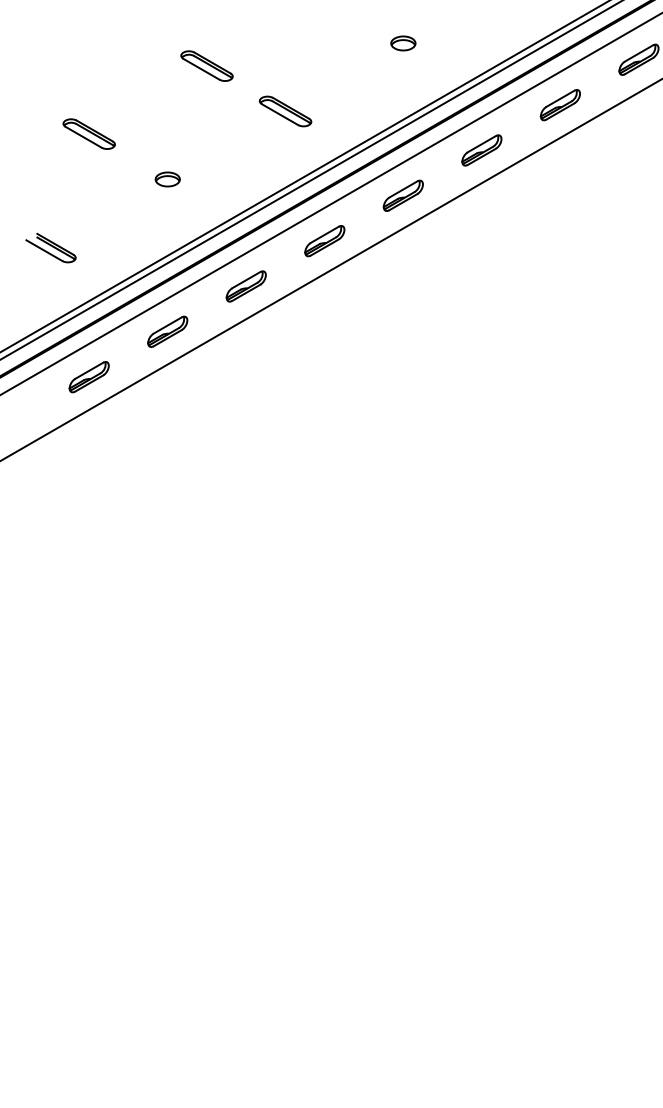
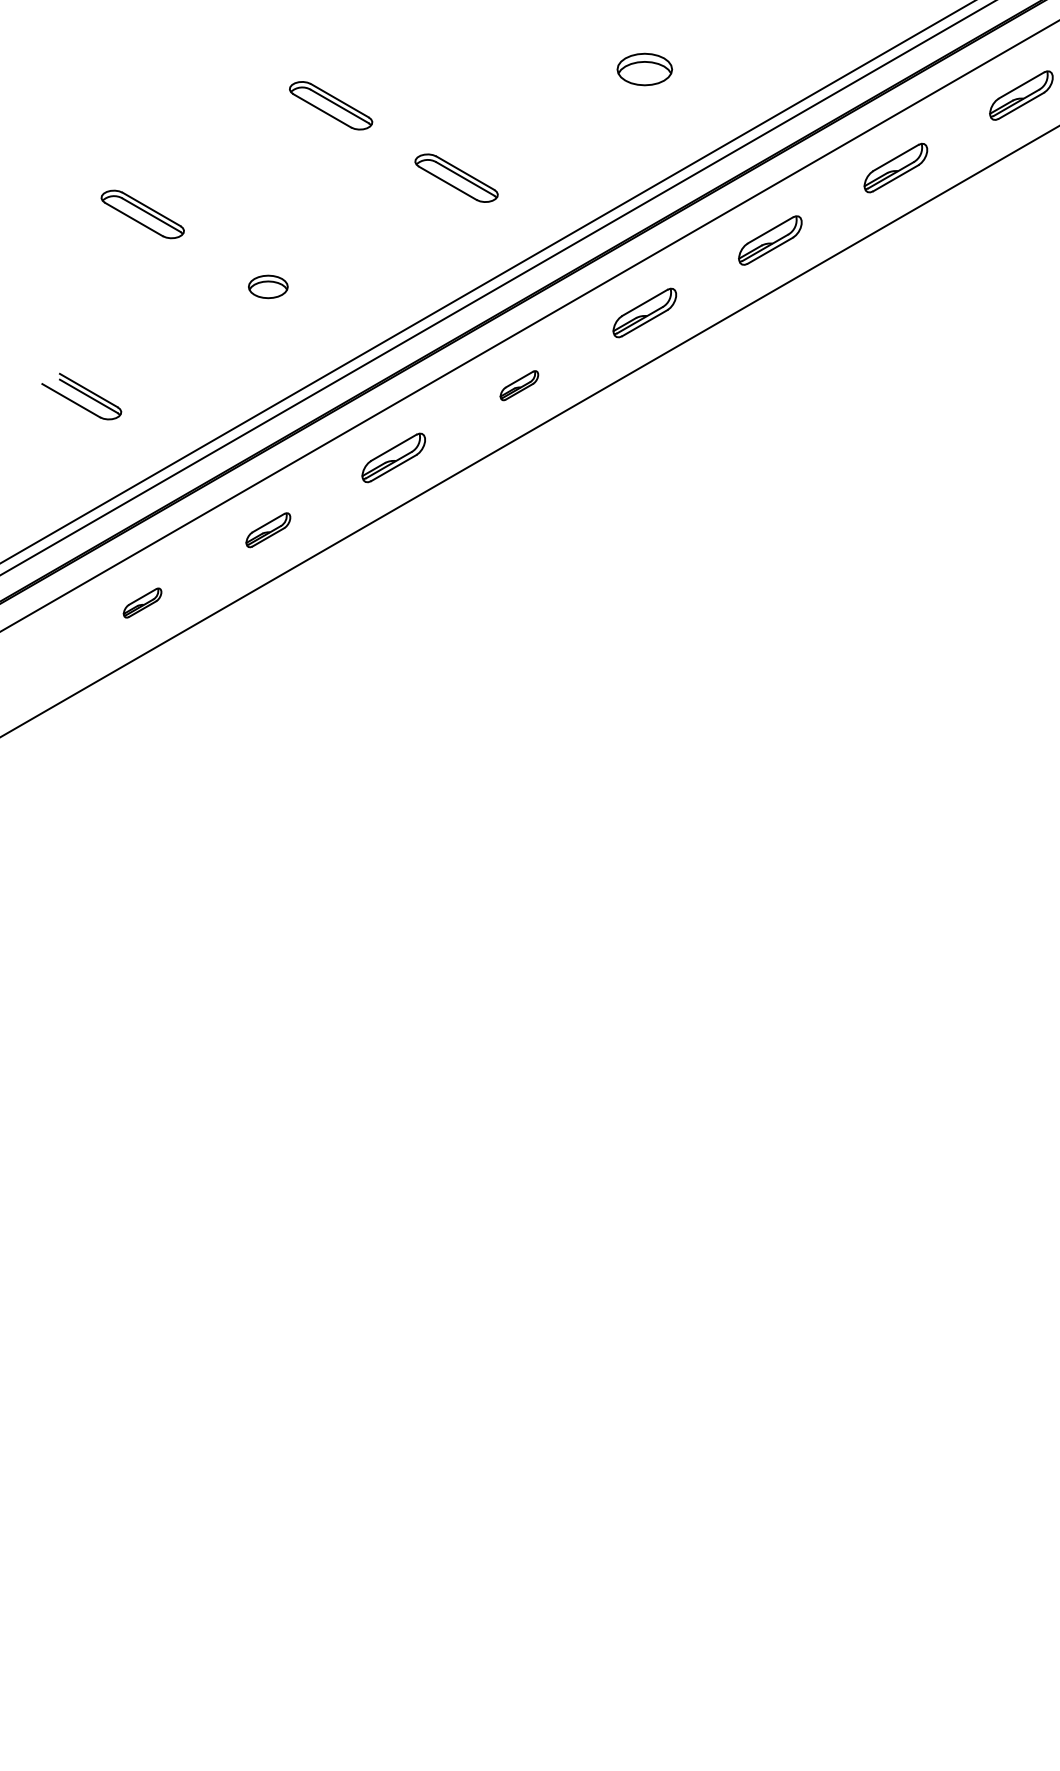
part: (403, 43) -> (645, 69), size x1.4
part: (324, 241) -> (518, 386), size x0.6
part: (167, 331) -> (267, 529), size x0.7
part: (88, 377) -> (141, 603), size x0.6

